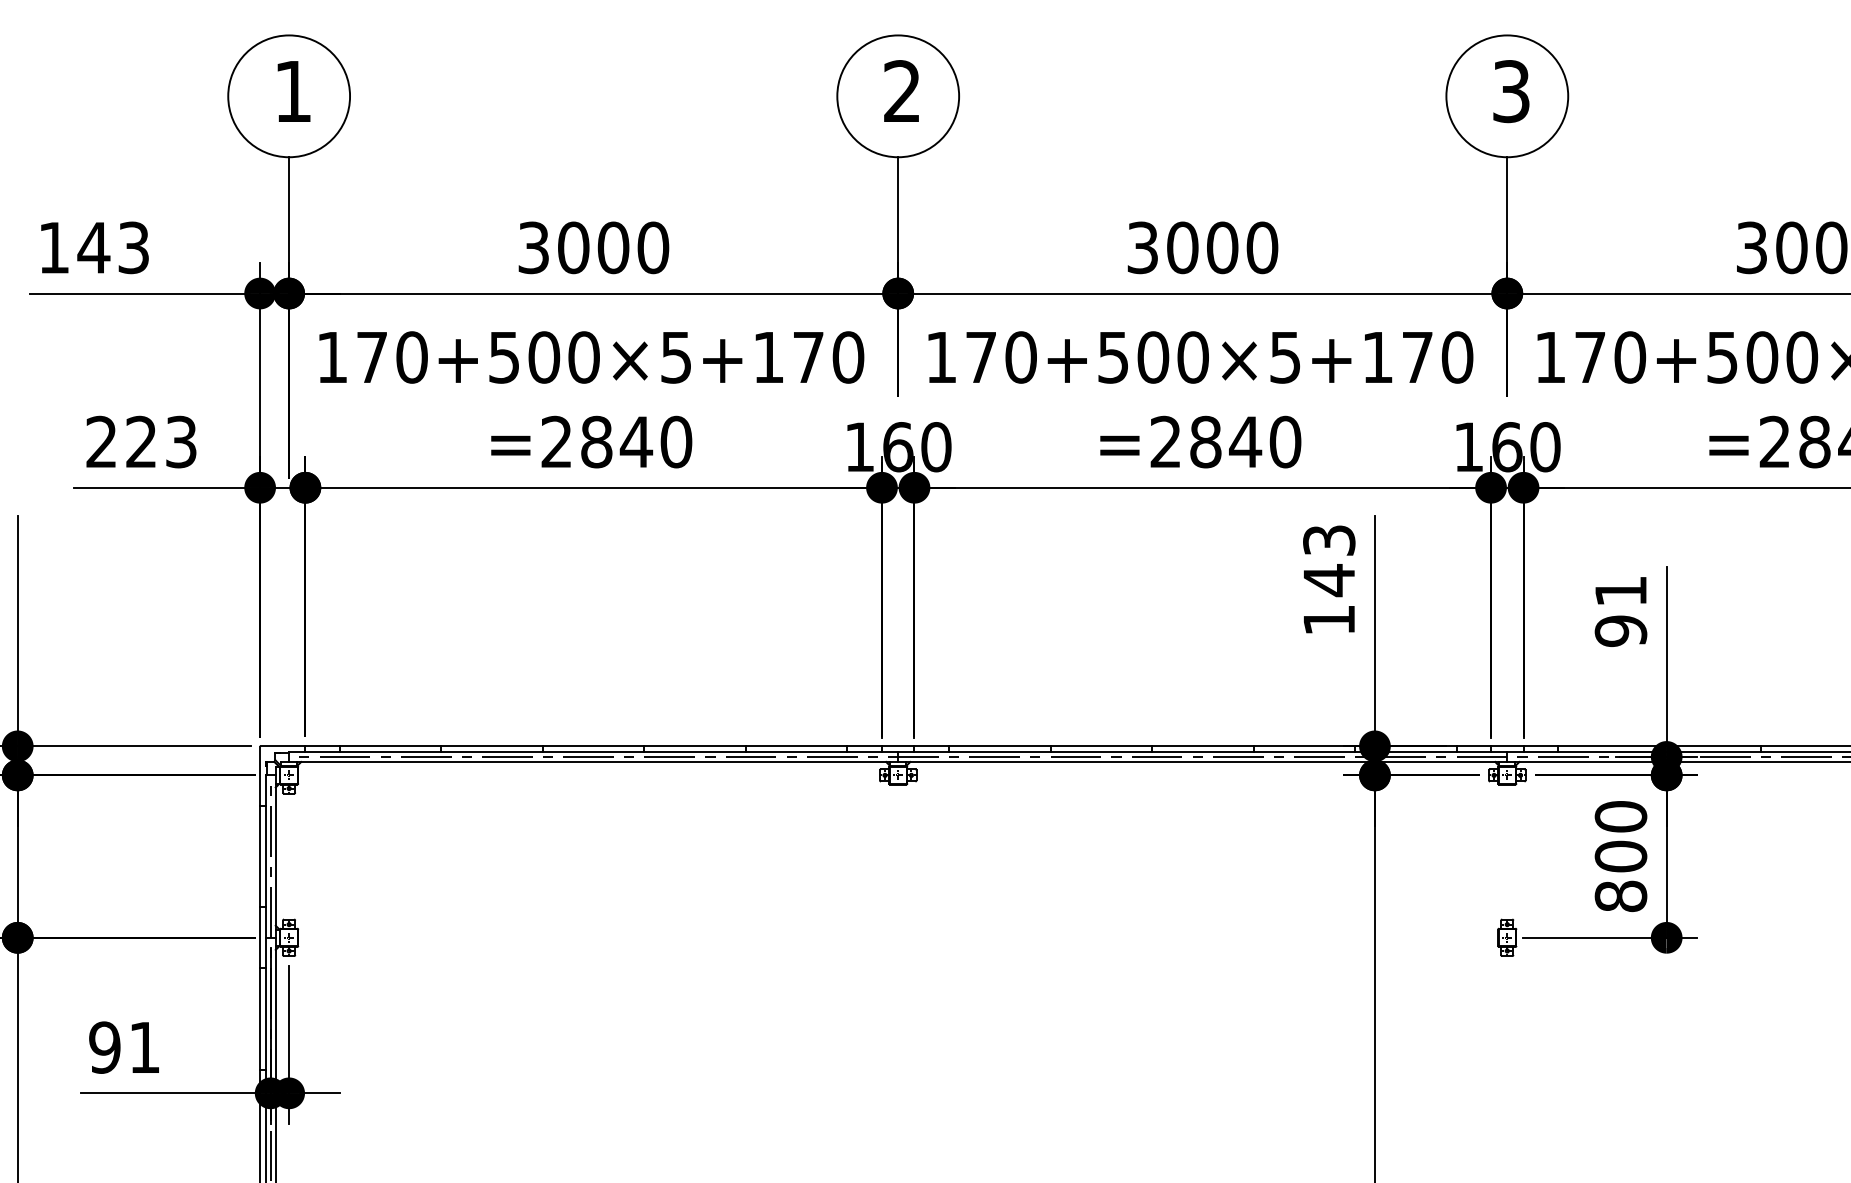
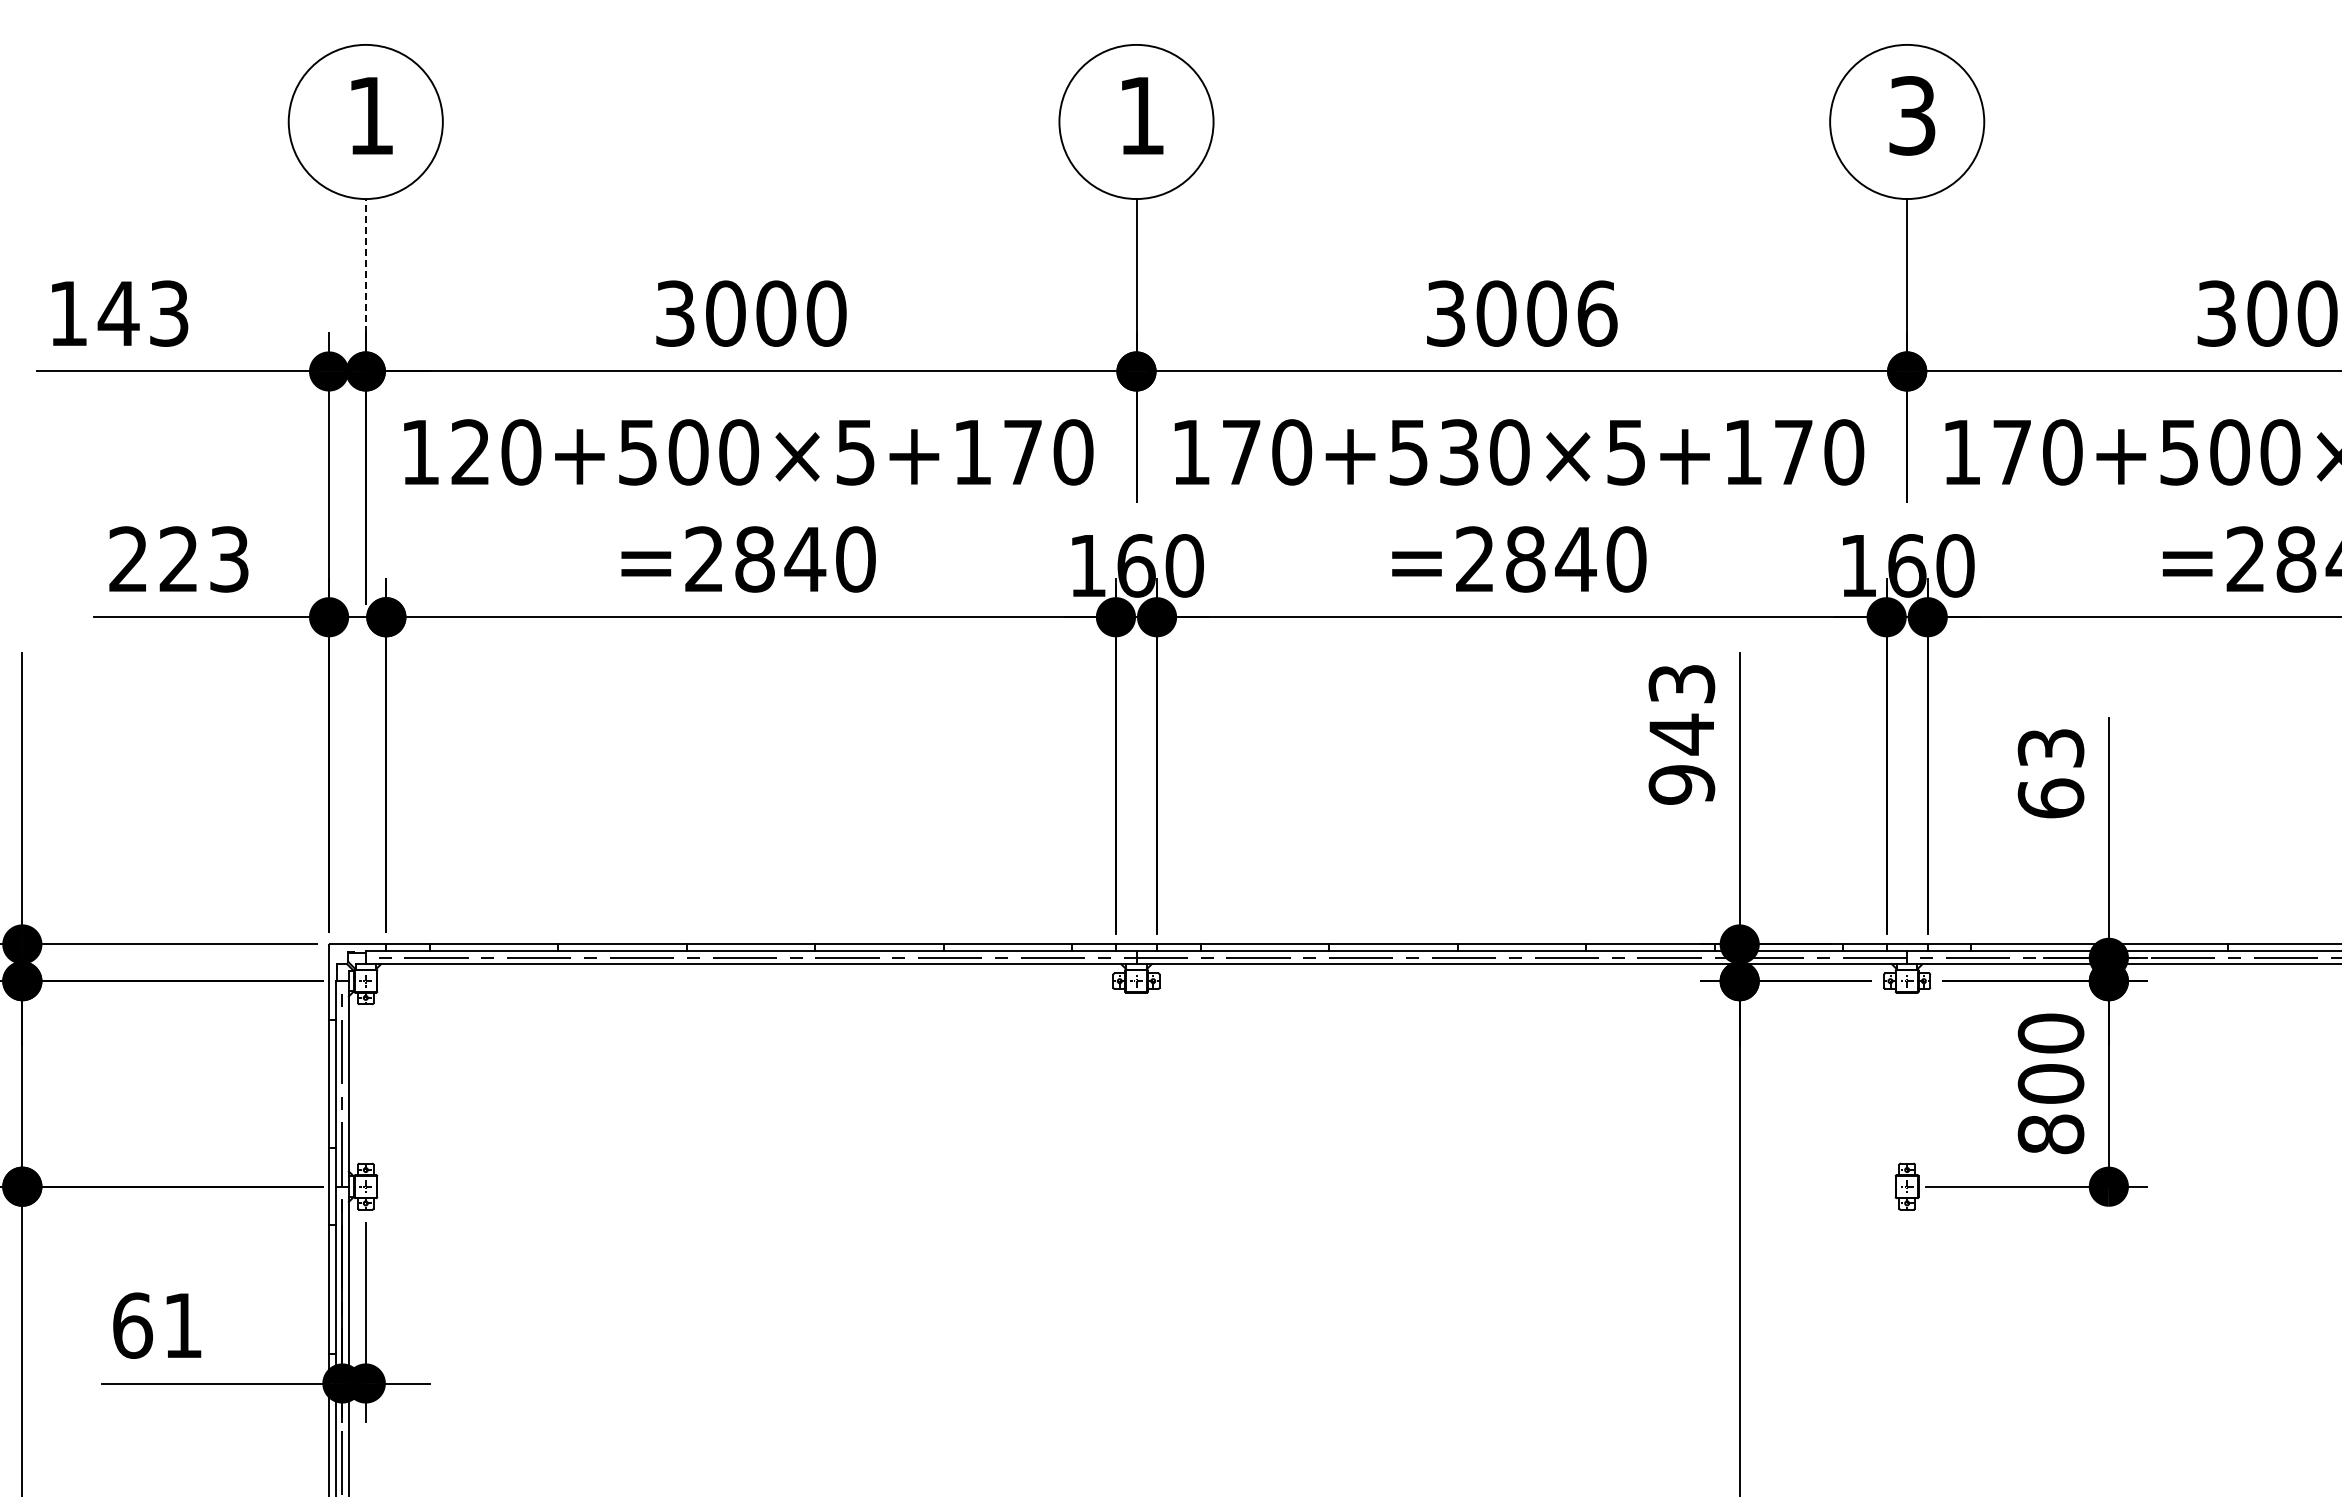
text: (901, 91) -> (1140, 115), 2 -> 1
line: (288, 209) -> (365, 265), solid -> dashed
text: (1262, 247) -> (1597, 313), 3000 -> 3006
text: (371, 356) -> (470, 451), 170+500×5+170 -> 120+500×5+170
text: (1153, 357) -> (1459, 452), 170+500×5+170 -> 170+530×5+170
text: (1620, 611) -> (2050, 773), 91 -> 63
text: (1328, 619) -> (1681, 784), 143 -> 943
text: (104, 1047) -> (132, 1325), 91 -> 61

